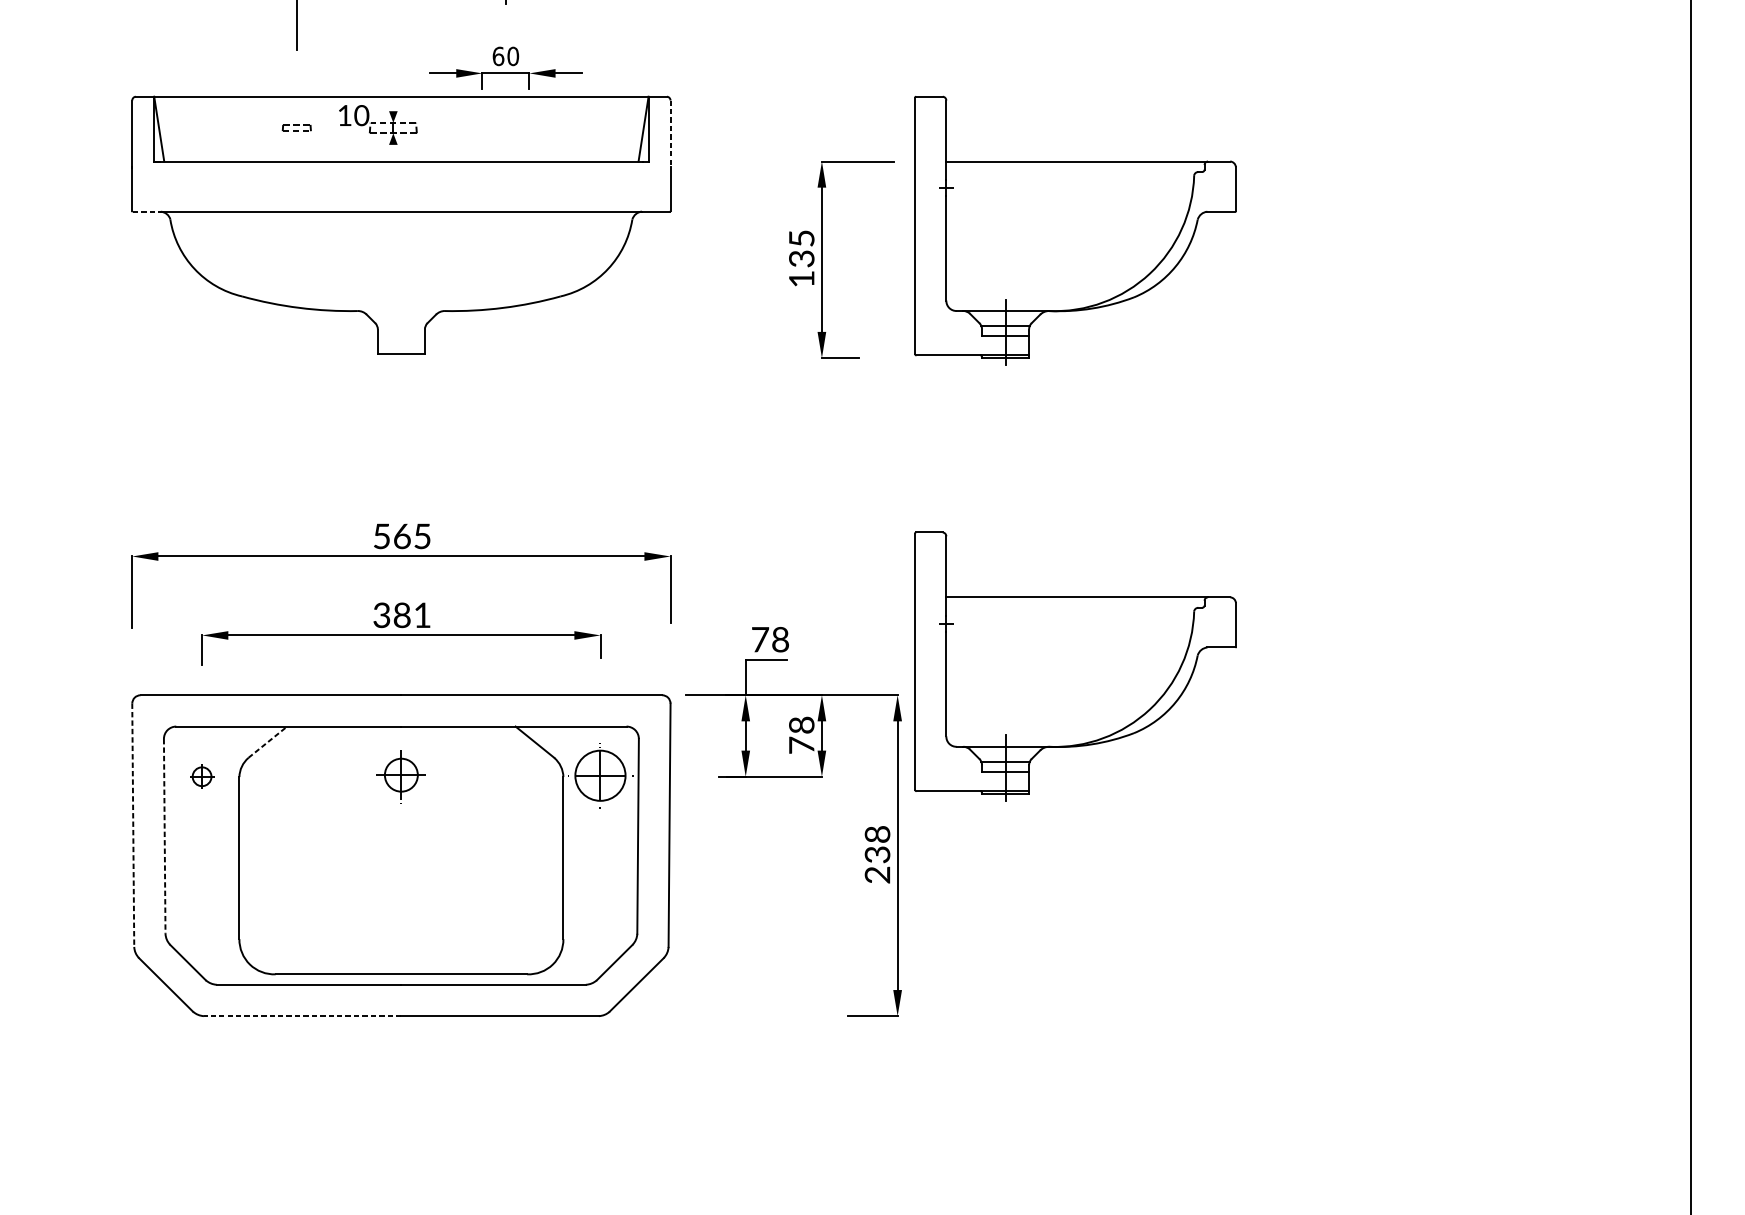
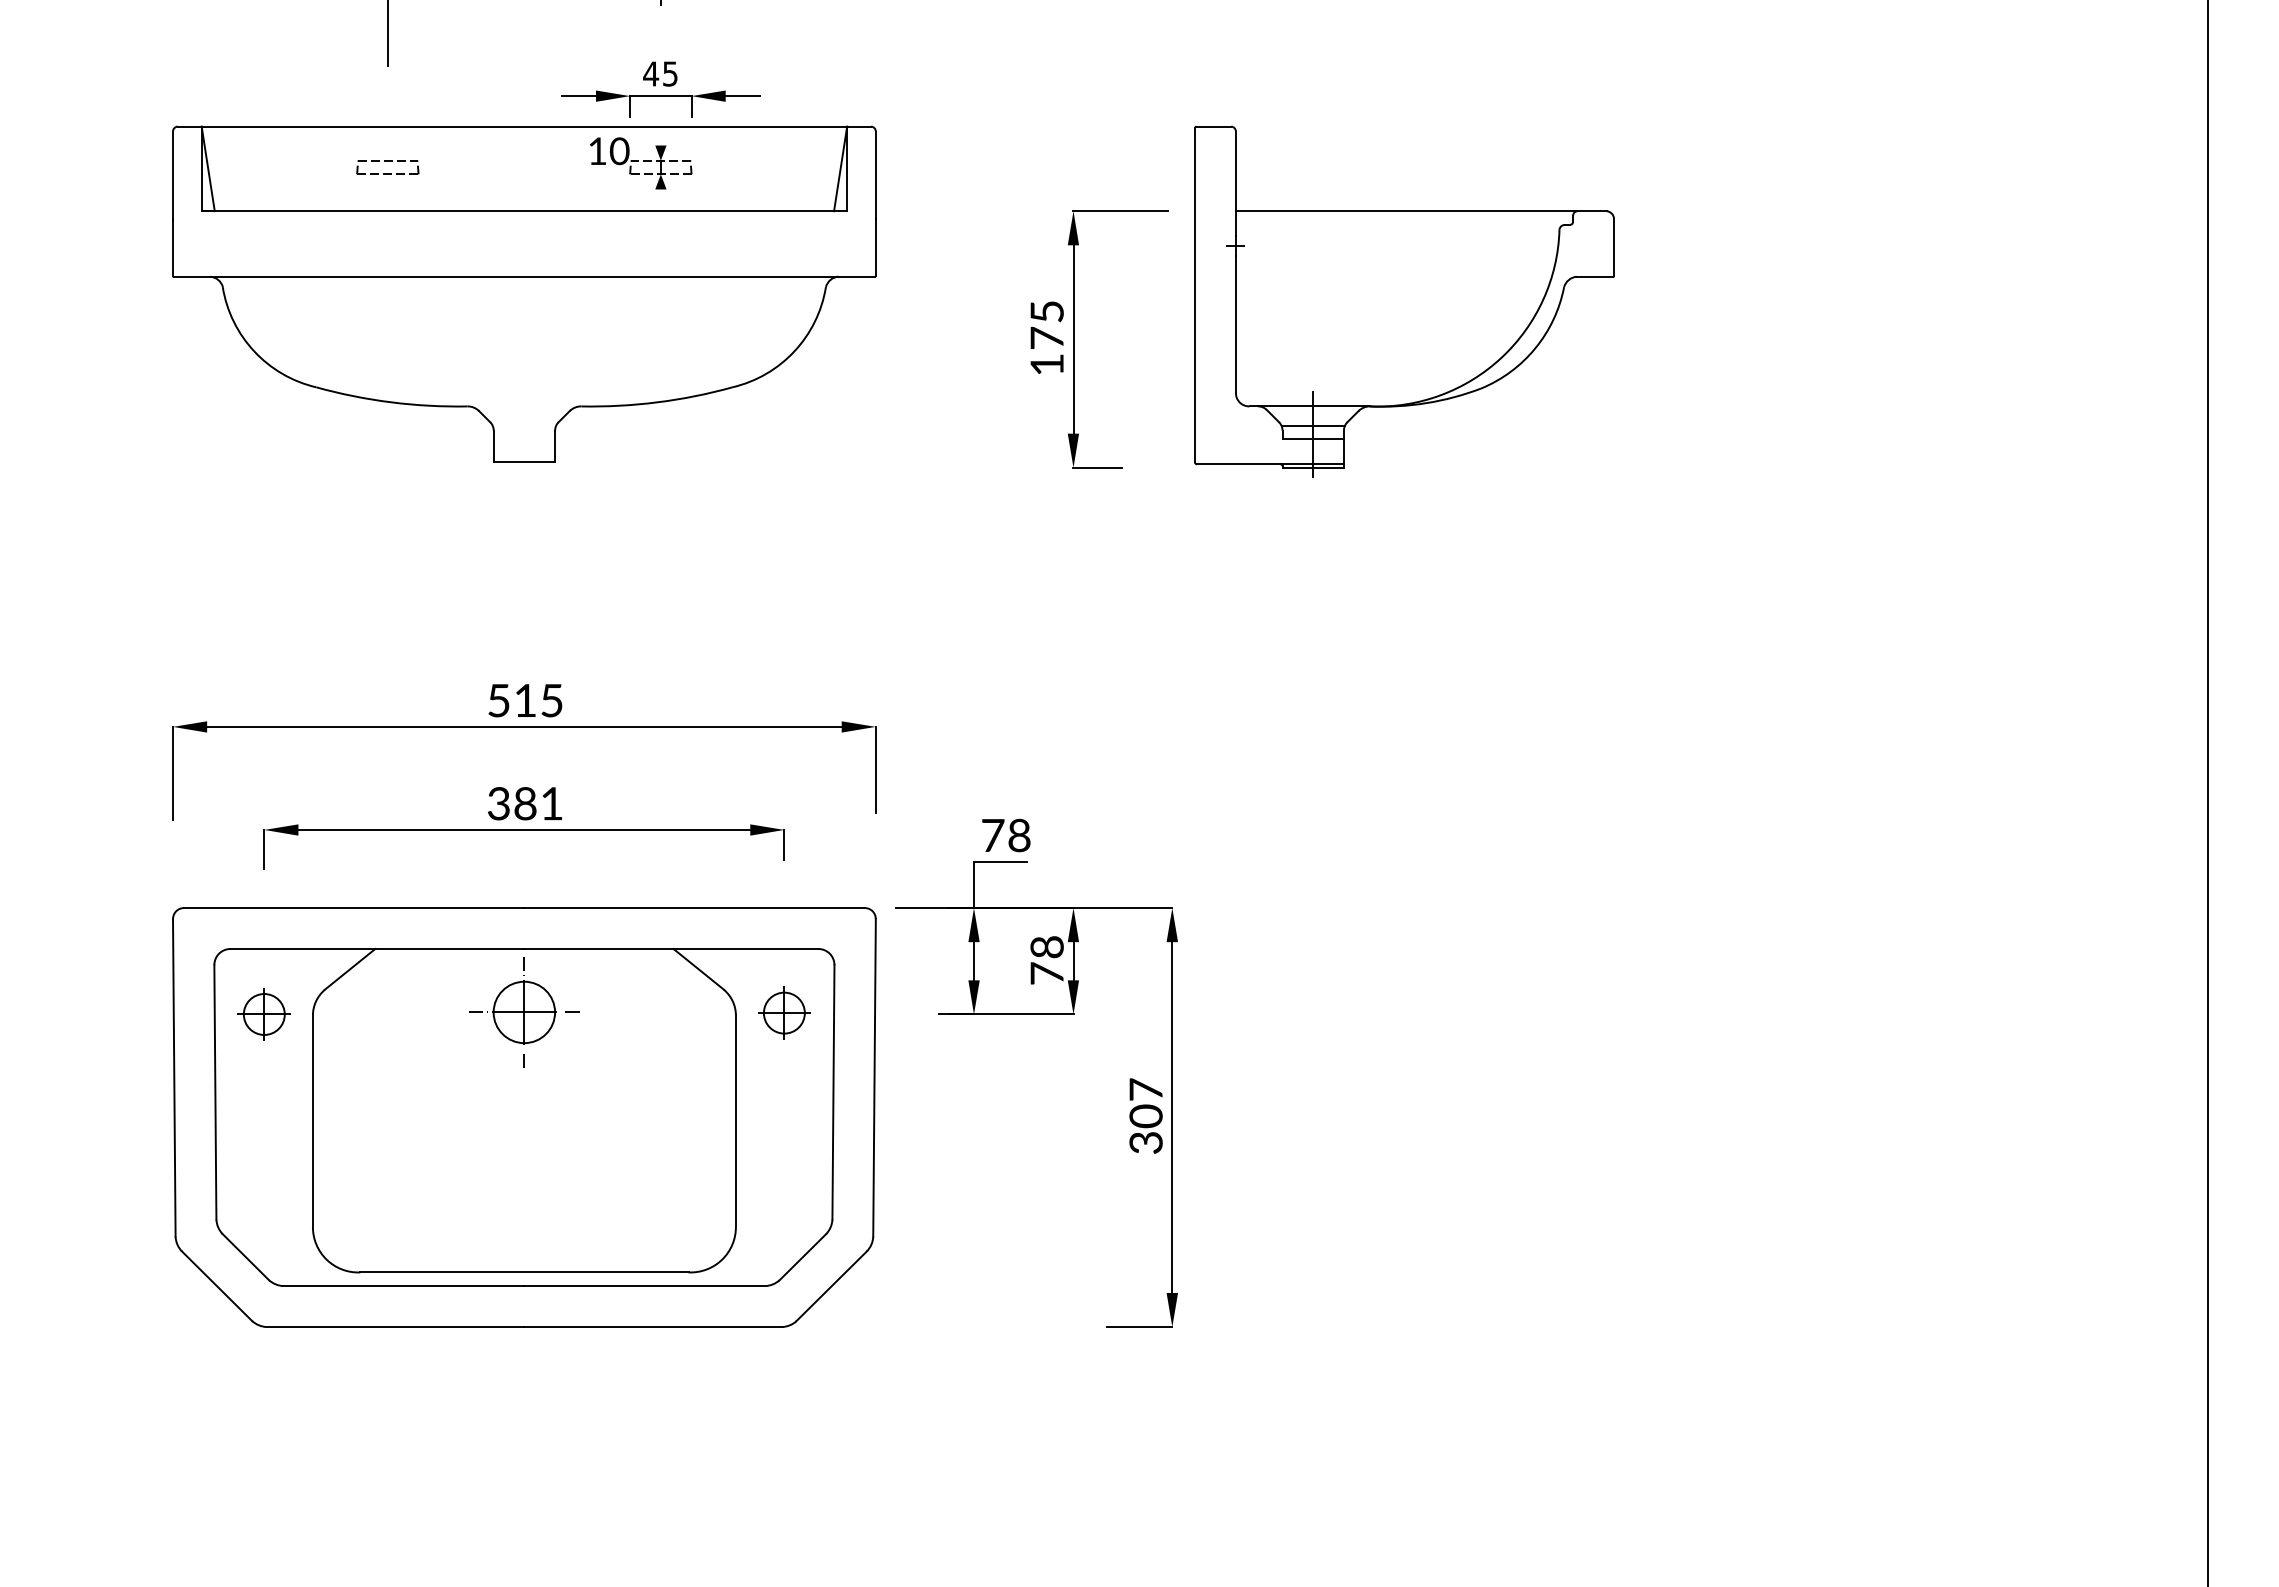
text: (505, 56) -> (660, 73), 60 -> 45
part: (378, 124) -> (641, 163), moved
part: (296, 128) -> (387, 167), size x1.67
line: (670, 134) -> (875, 175), dashed -> solid
line: (147, 211) -> (192, 276), dashed -> solid
text: (801, 258) -> (1046, 337), 135 -> 175
text: (402, 536) -> (525, 700), 565 -> 515
part: (1075, 666) -> (1404, 870), removed
line: (268, 742) -> (350, 969), dashed -> solid
part: (401, 775) -> (524, 1012), size x1.43
part: (600, 775) -> (784, 1012), size x0.62
part: (201, 776) -> (263, 1014), size x1.67
line: (133, 825) -> (174, 1077), dashed -> solid
line: (164, 836) -> (215, 1092), dashed -> solid
text: (877, 854) -> (1145, 1115), 238 -> 307
line: (302, 1016) -> (395, 1327), dashed -> solid

